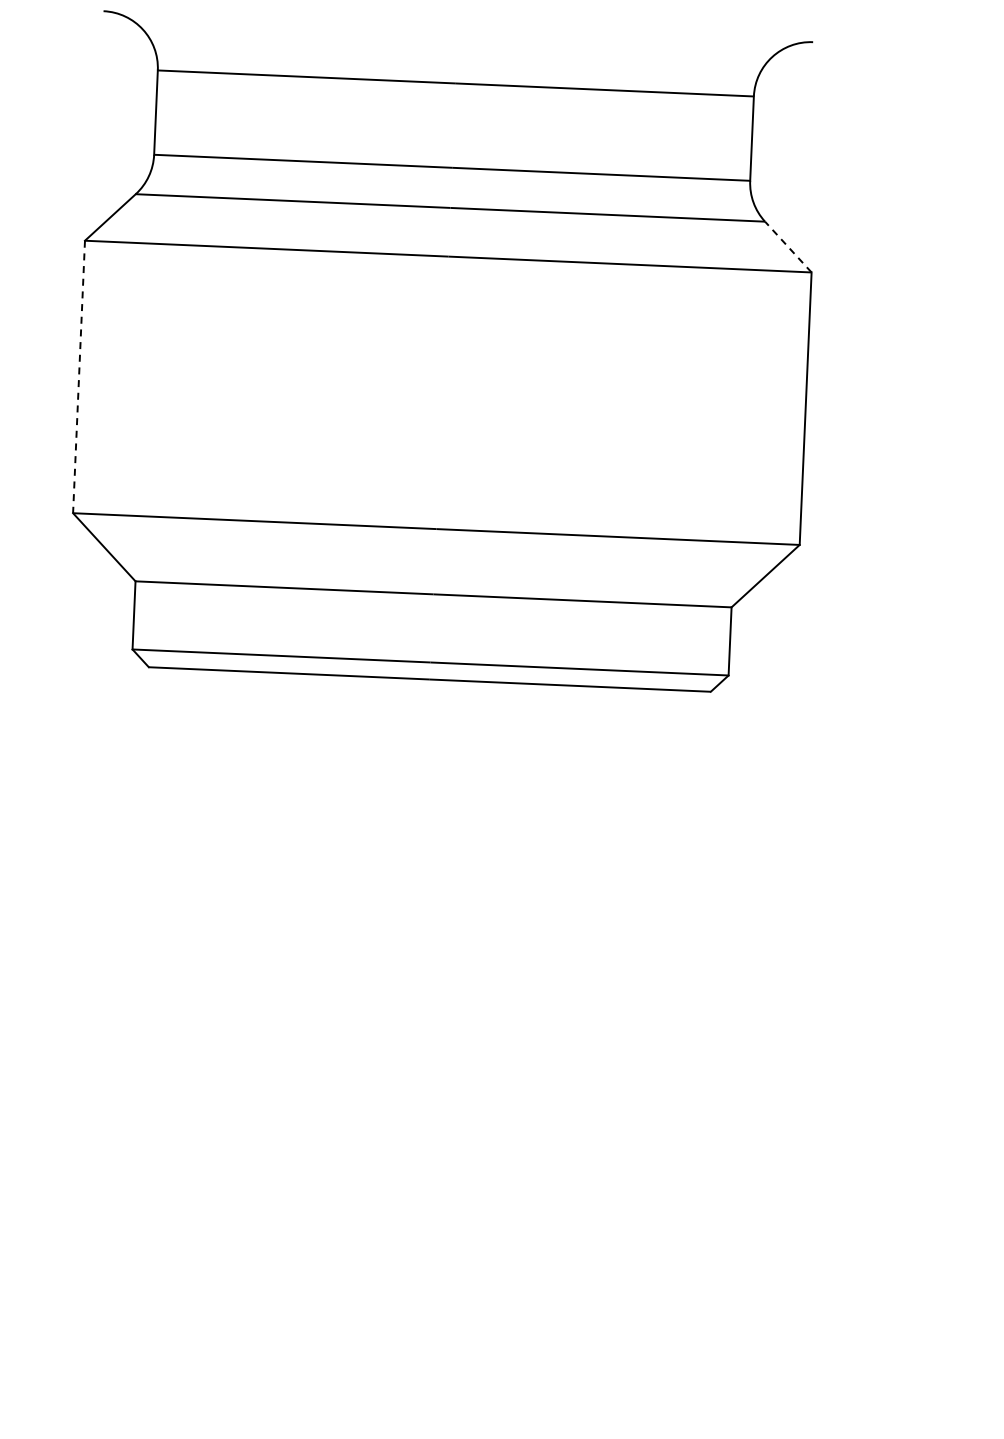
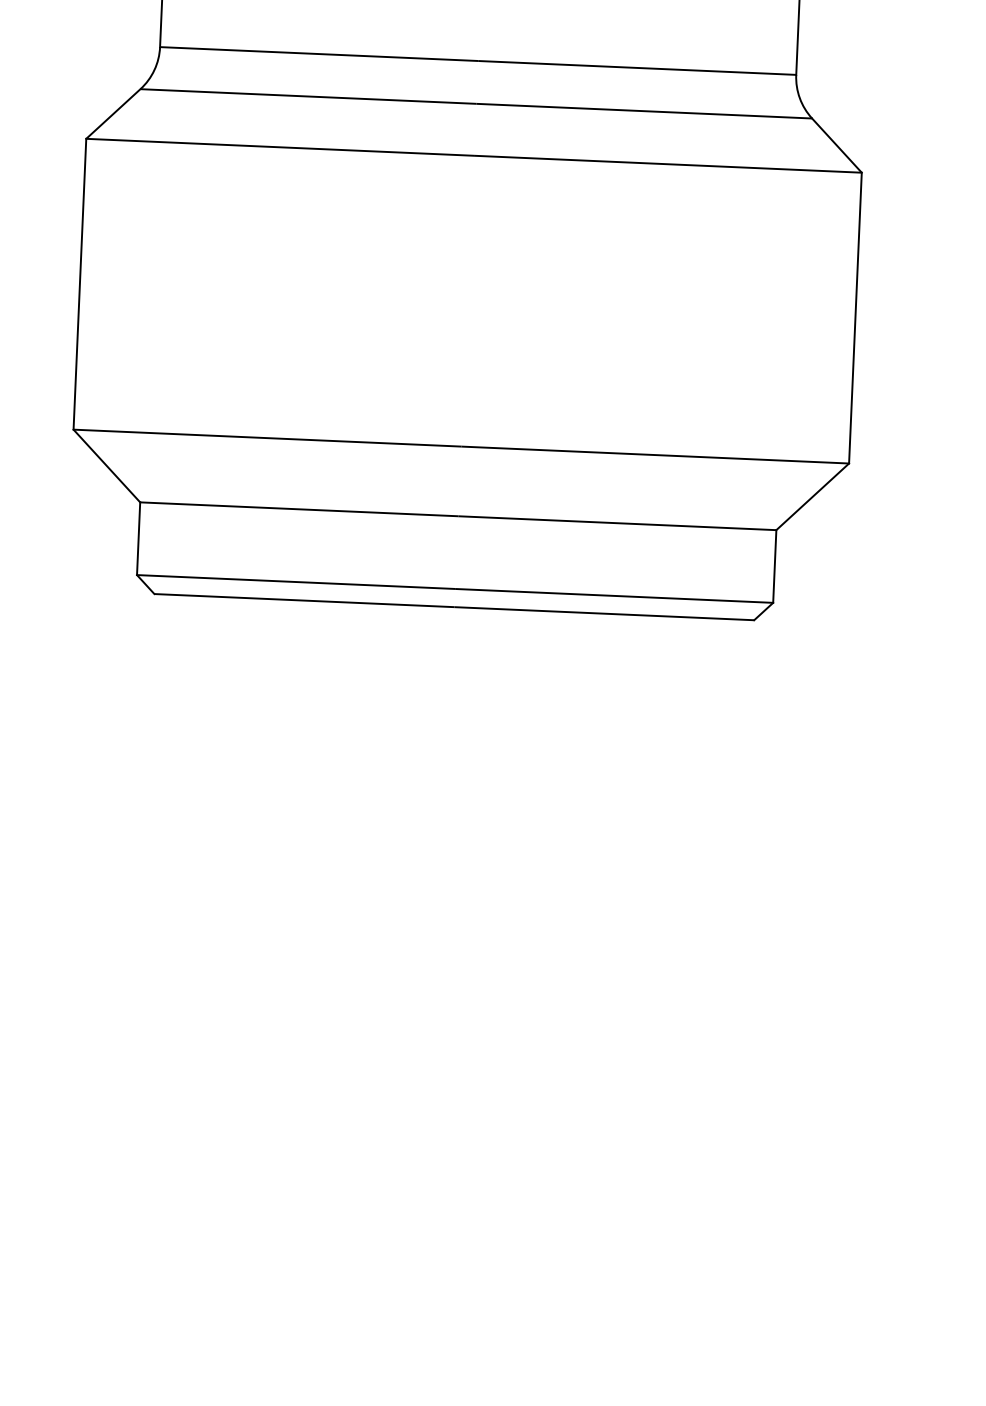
line: (788, 246) -> (837, 144), dashed -> solid
line: (79, 377) -> (80, 284), dashed -> solid

